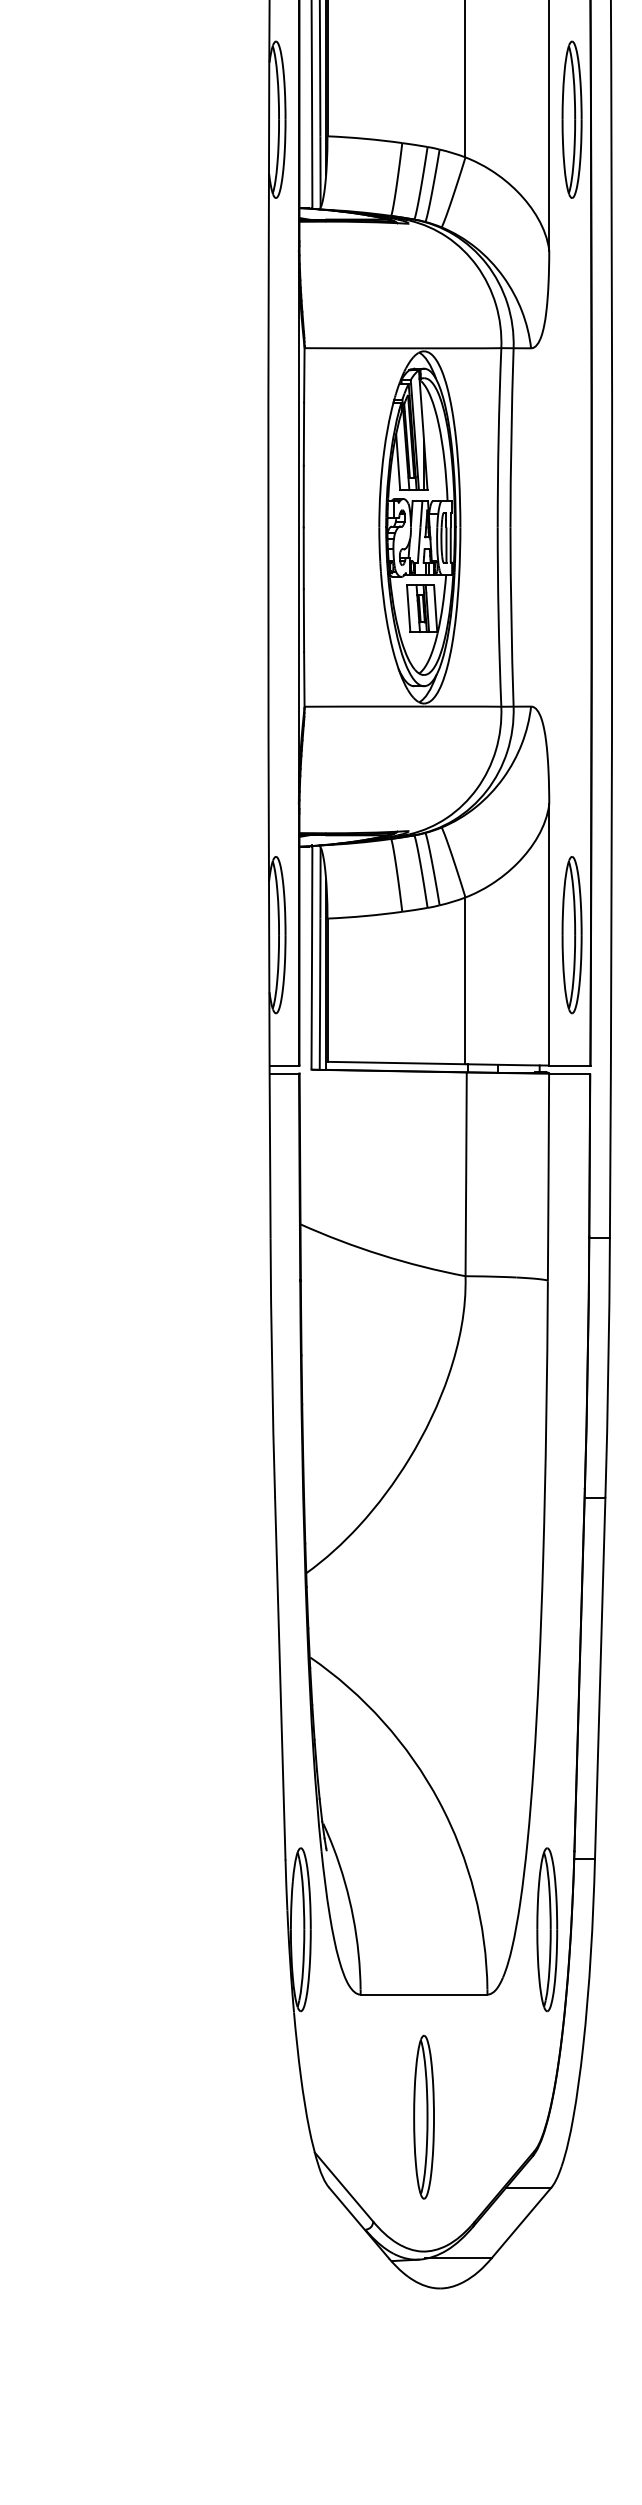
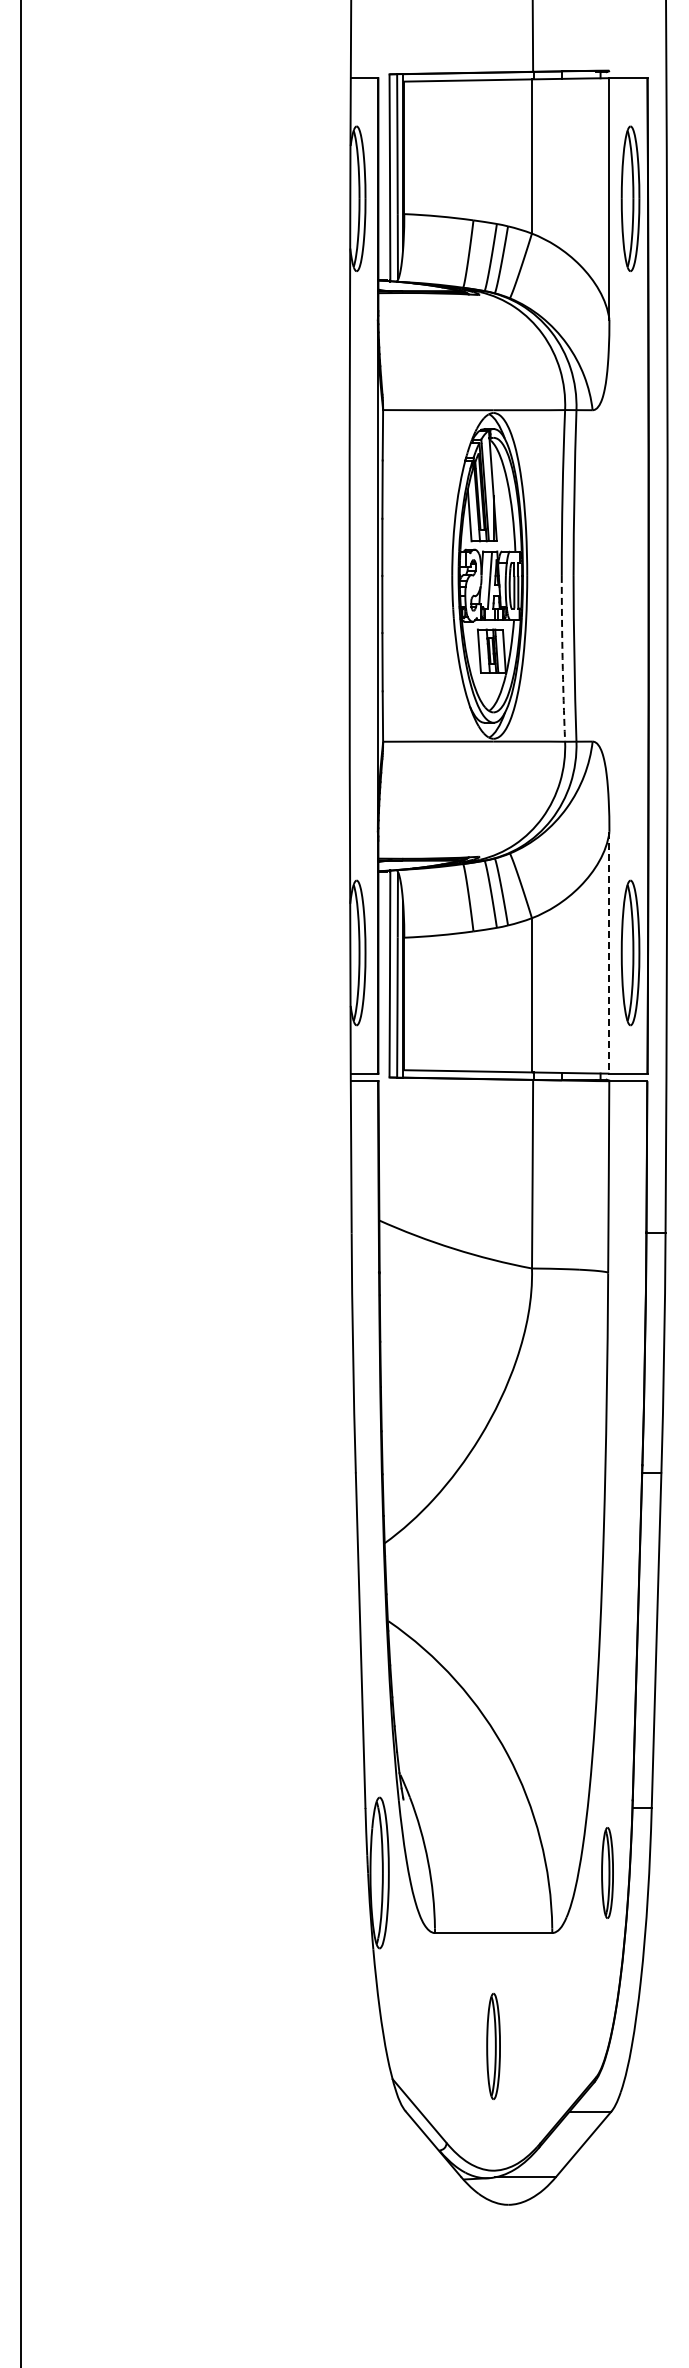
arc: (498, 616) -> (562, 658), solid -> dashed
line: (549, 934) -> (609, 952), solid -> dashed
part: (547, 1929) -> (607, 1872), size x0.6
part: (423, 2117) -> (493, 2046), size x0.7

